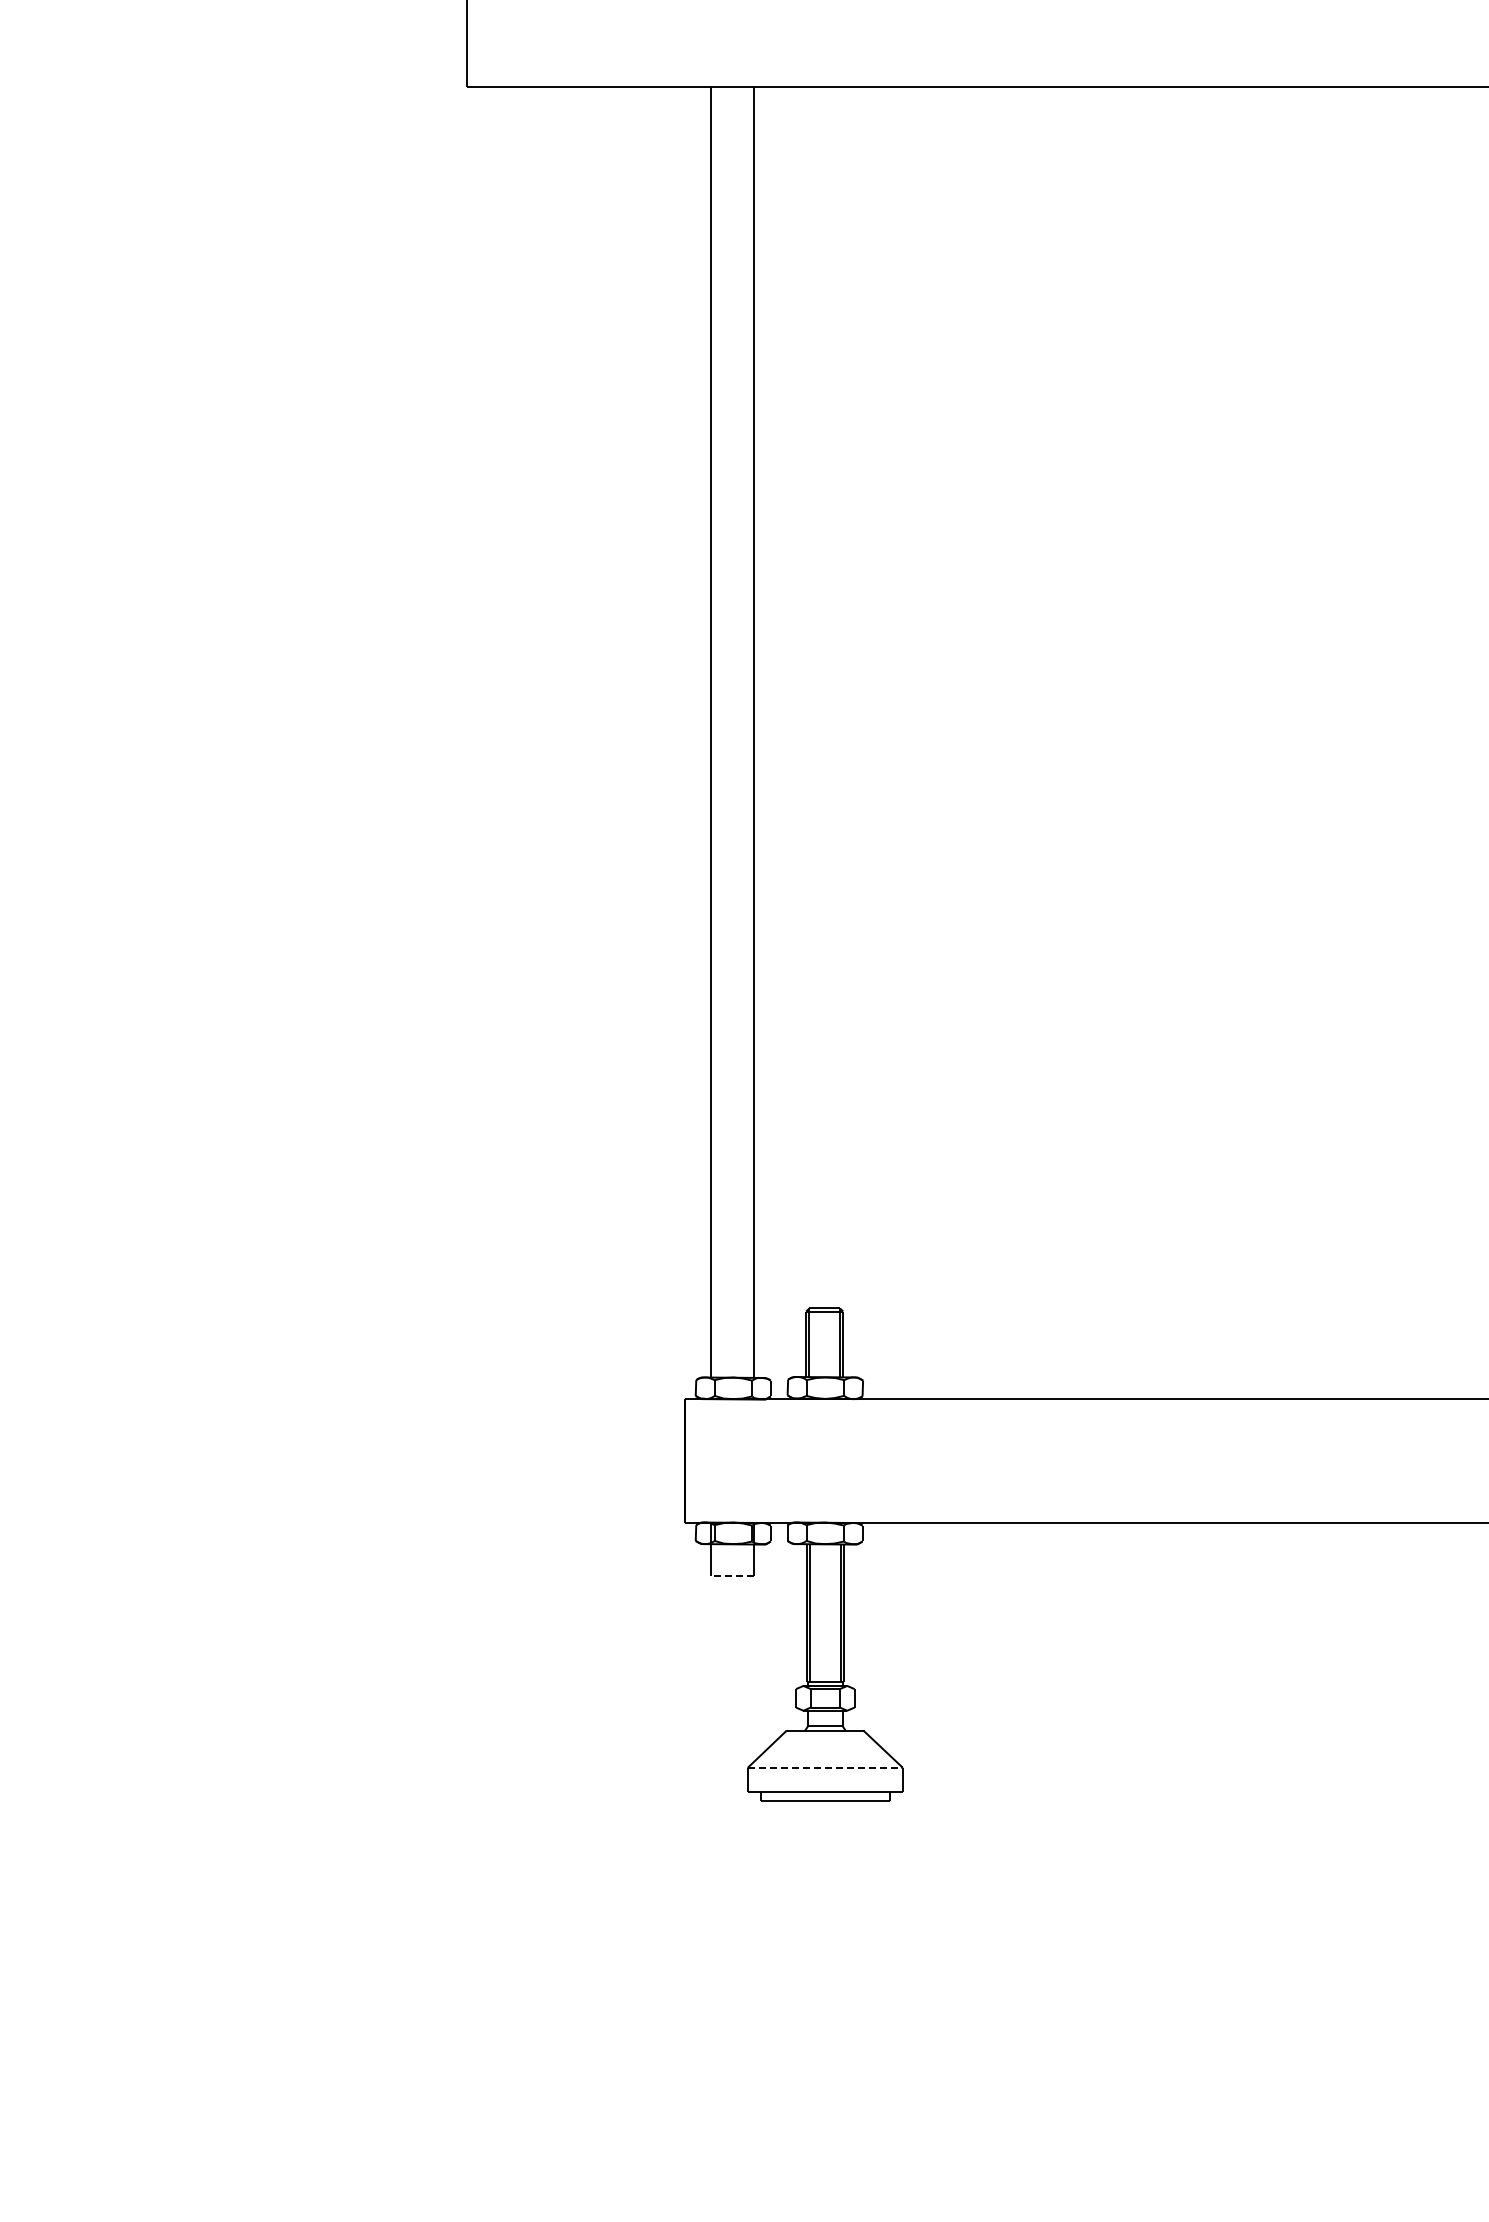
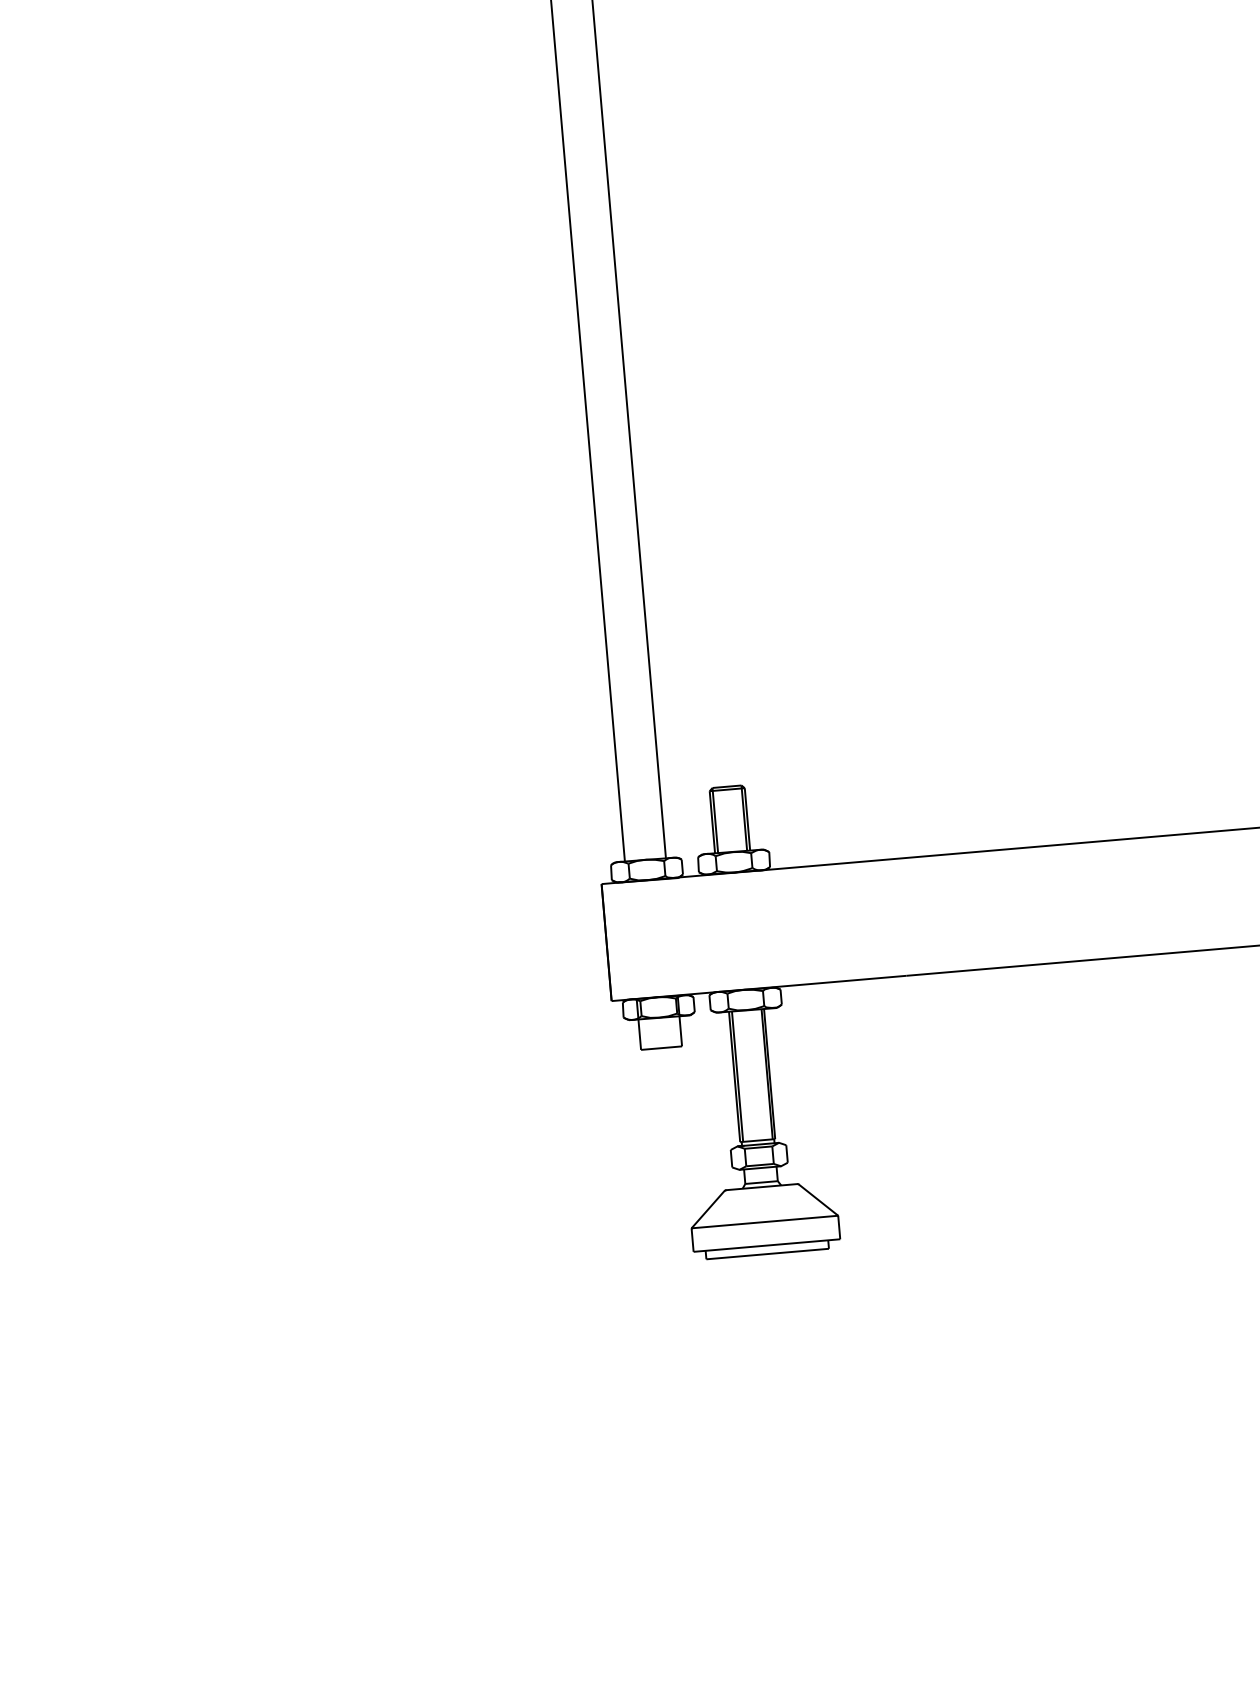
line: (732, 1576) -> (661, 1048), dashed -> solid
line: (825, 1767) -> (765, 1221), dashed -> solid

